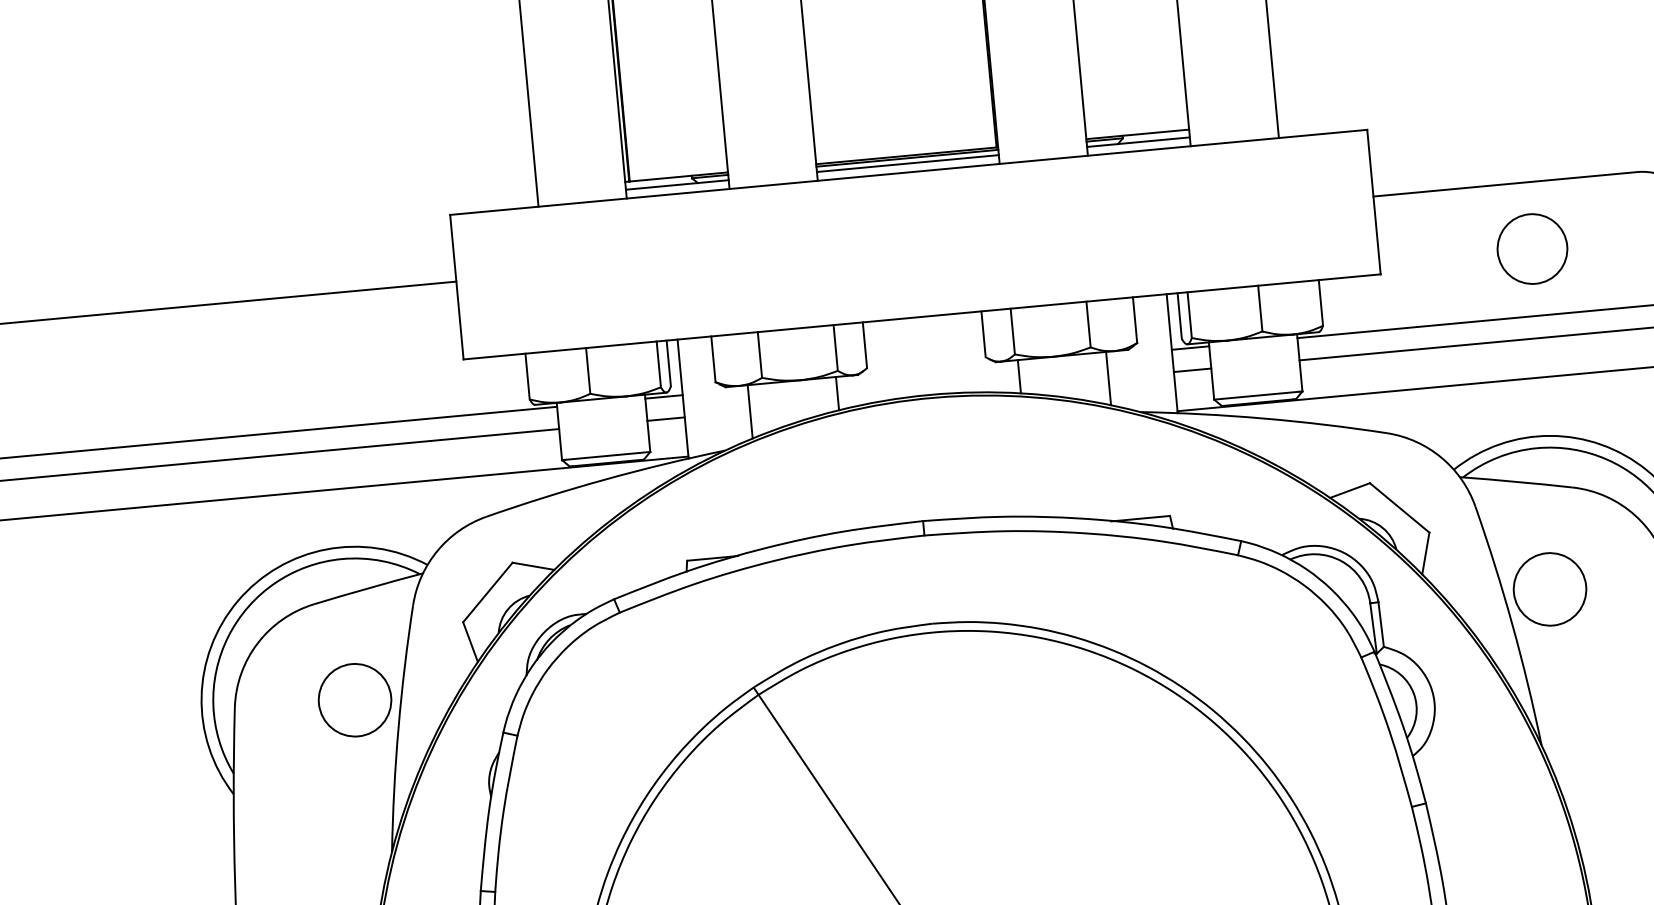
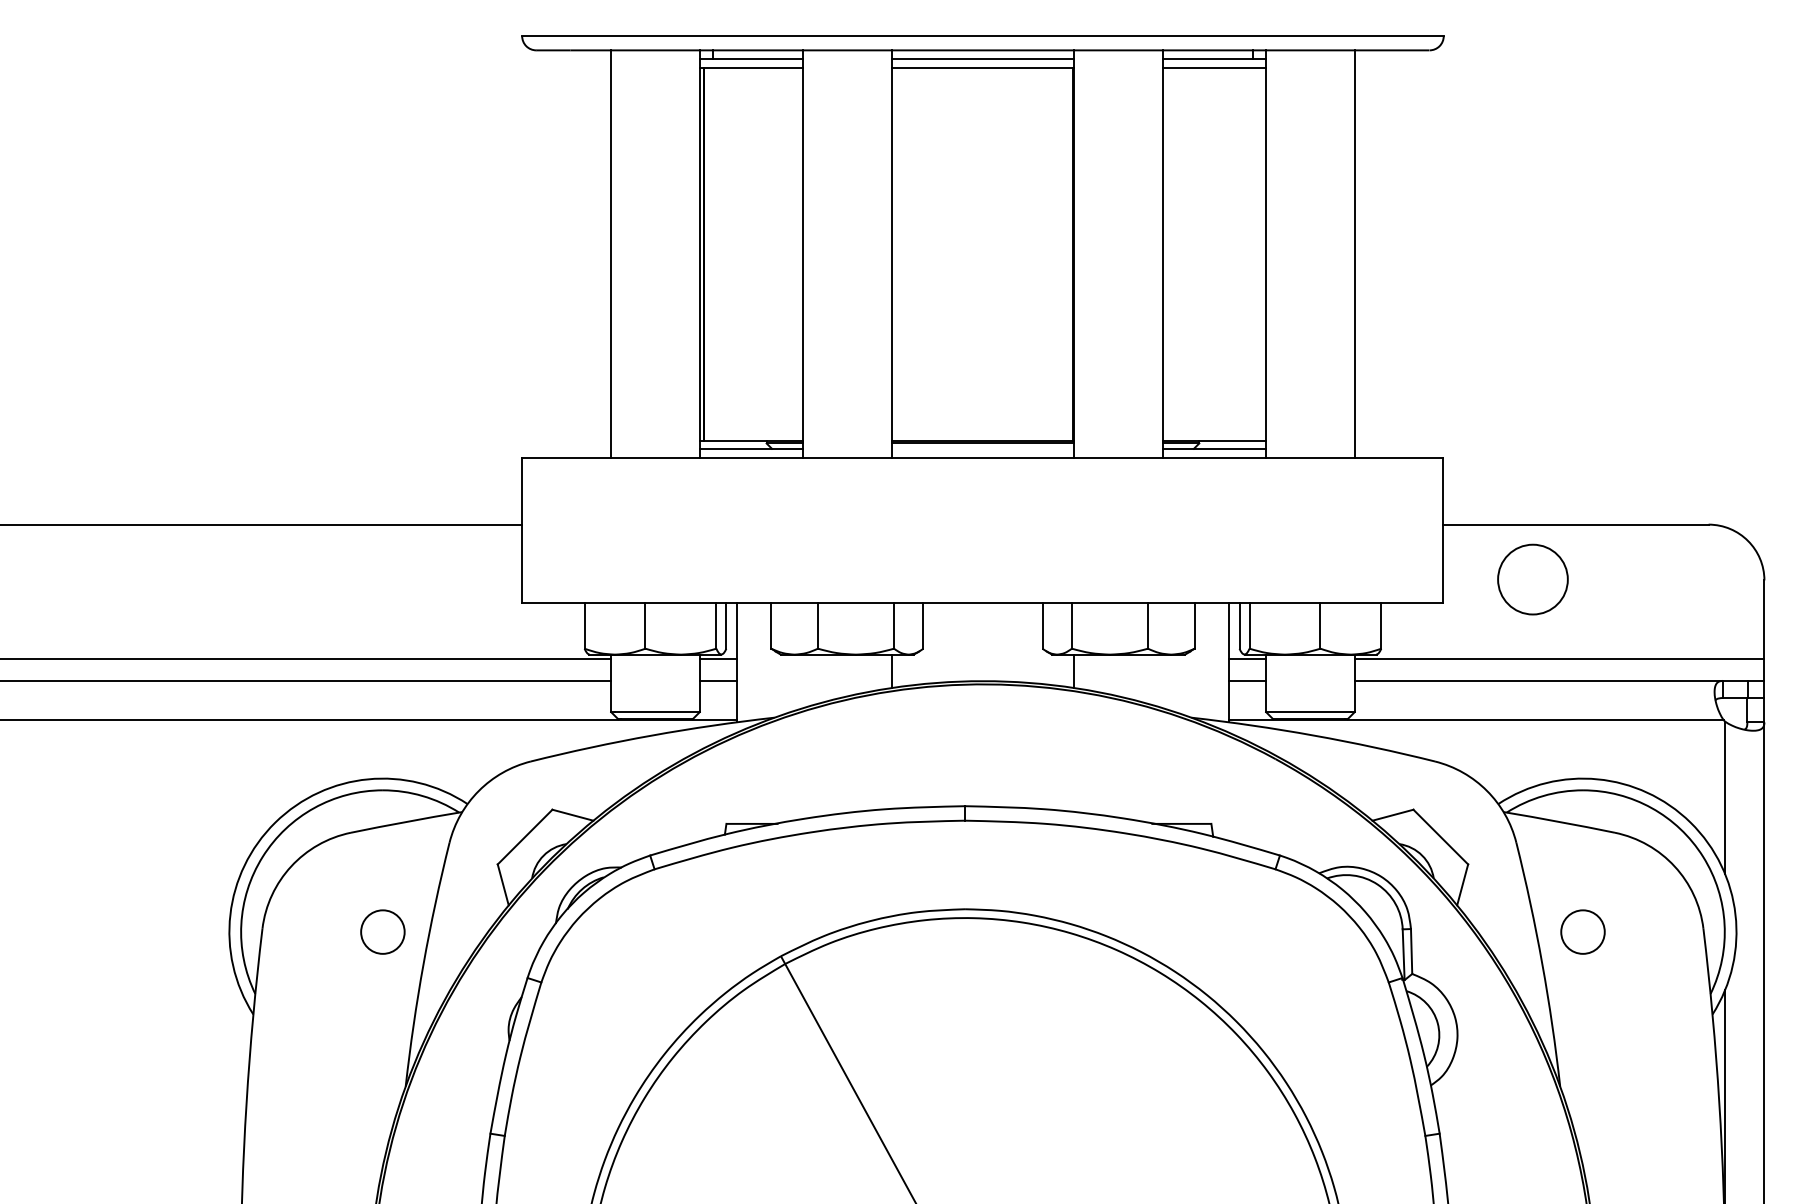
line: (907, 163) -> (982, 448), removed
circle: (1532, 248) -> (1532, 579), moved
line: (1108, 378) -> (1162, 681), removed
line: (750, 411) -> (803, 681), removed
circle: (1549, 588) -> (1582, 931), size x0.6
circle: (354, 699) -> (382, 931), size x0.6

